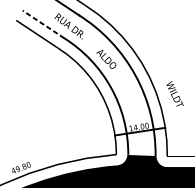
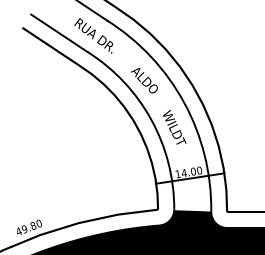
line: (43, 24) -> (59, 33), dashed -> solid
text: (174, 94) -> (174, 127), moved

